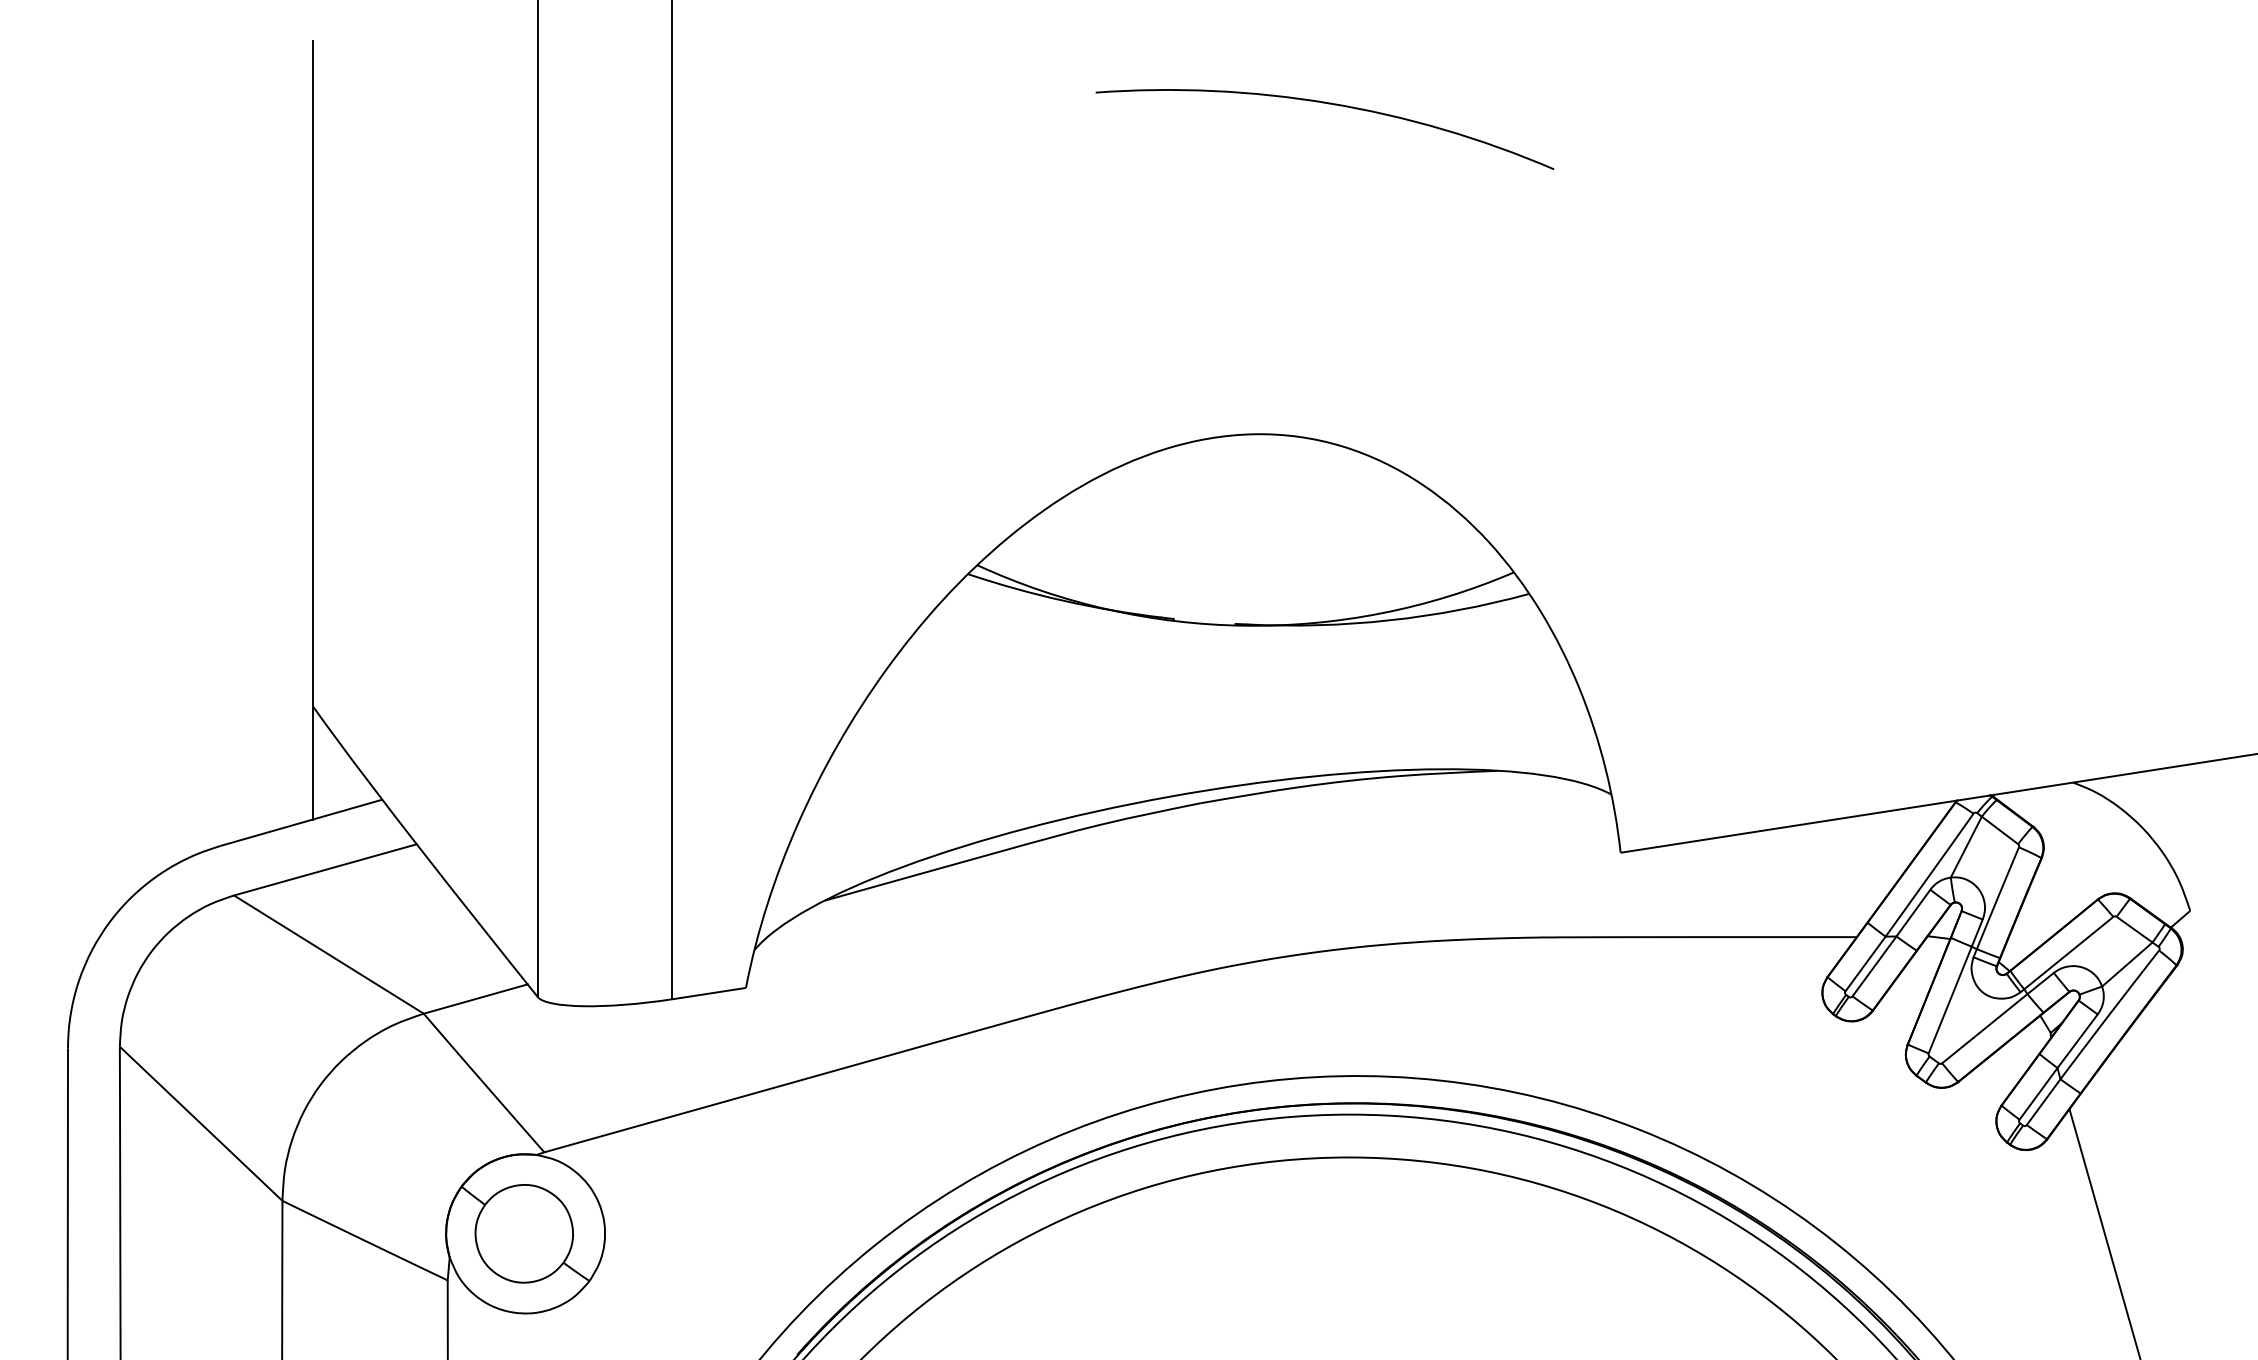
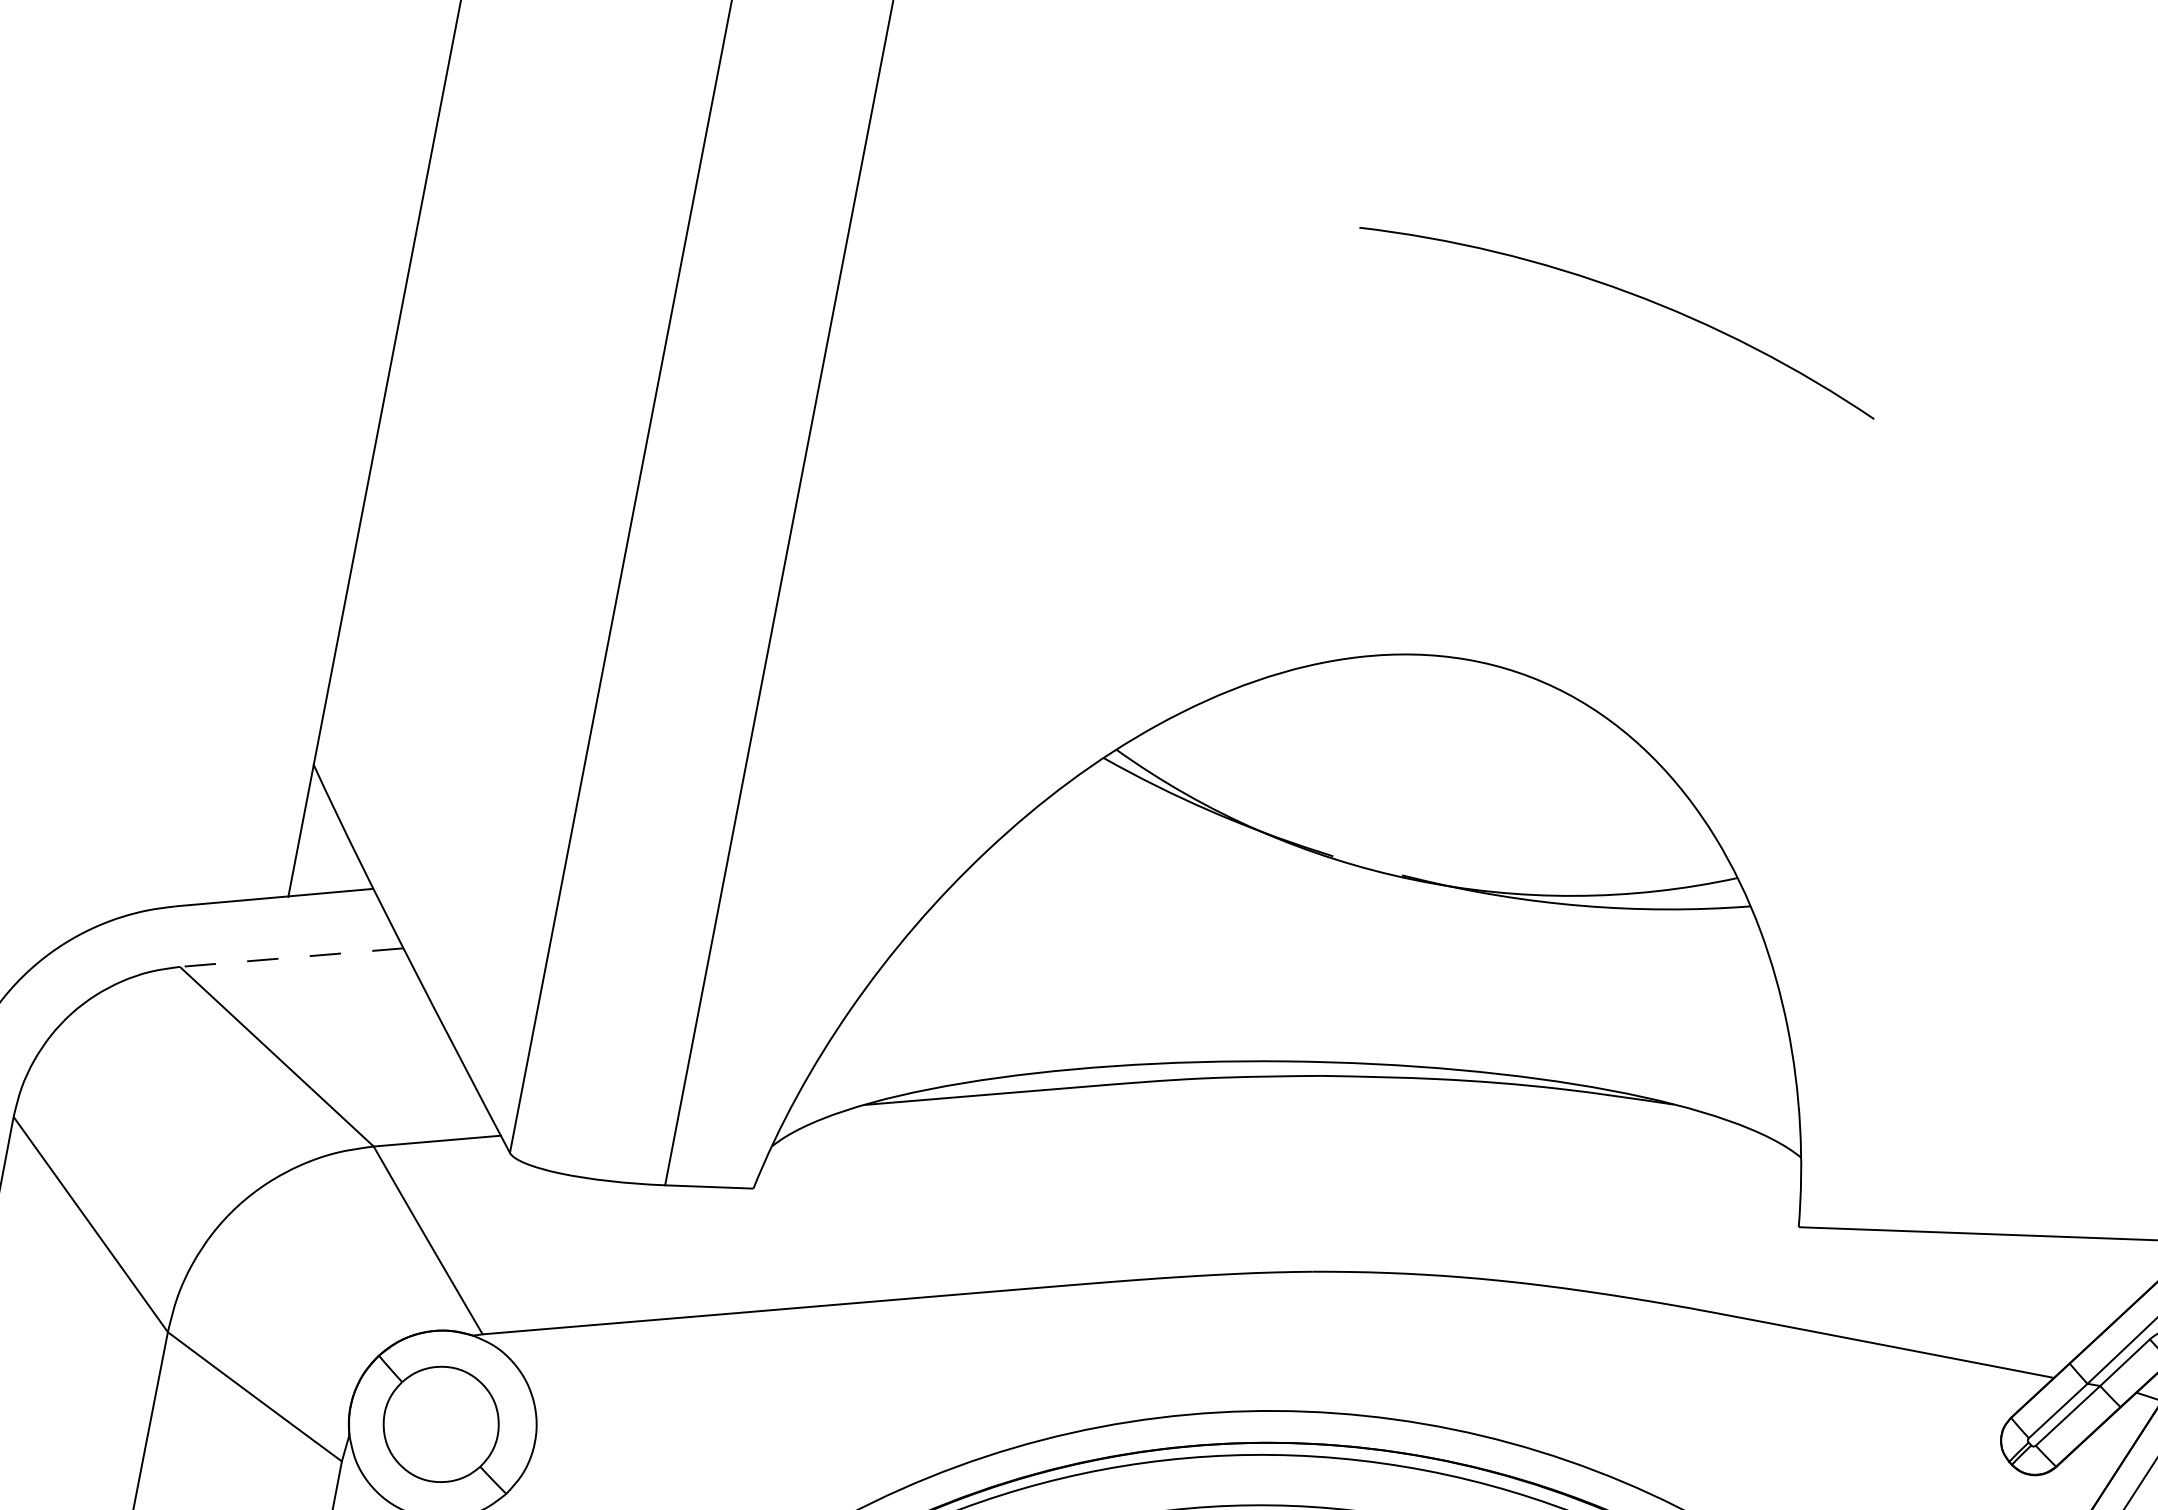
line: (325, 869) -> (291, 957), solid -> dashed

